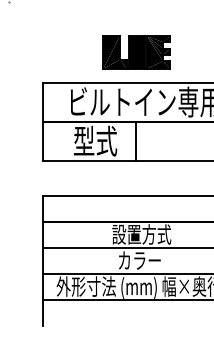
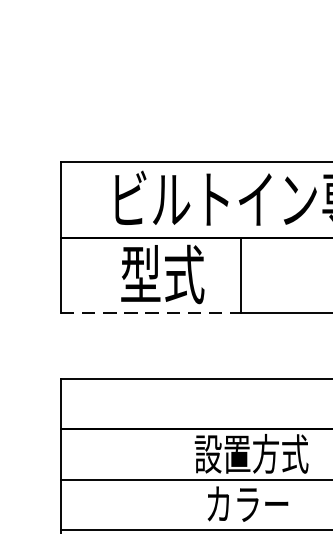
part: (136, 52) -> (241, 103), removed
line: (89, 161) -> (151, 313), solid -> dashed

